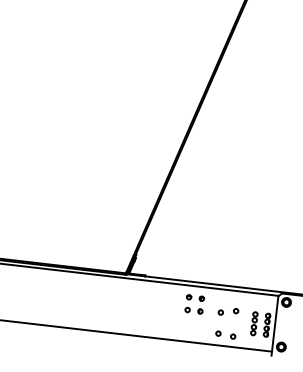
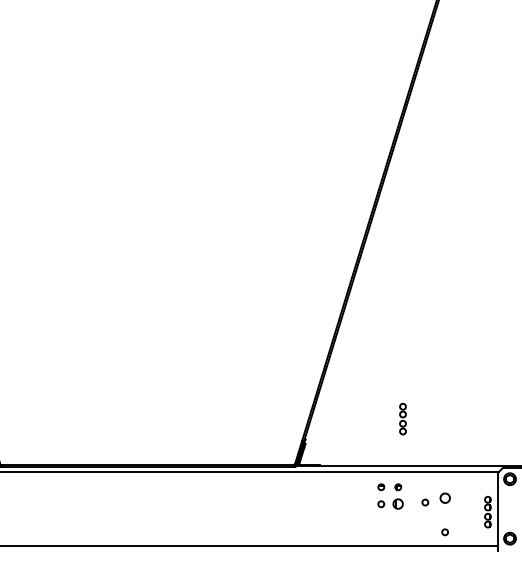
part: (200, 311) -> (398, 504), size x1.6
circle: (235, 311) -> (444, 498), size x1.6
part: (254, 323) -> (402, 418), moved
circle: (218, 333) -> (425, 530), removed

